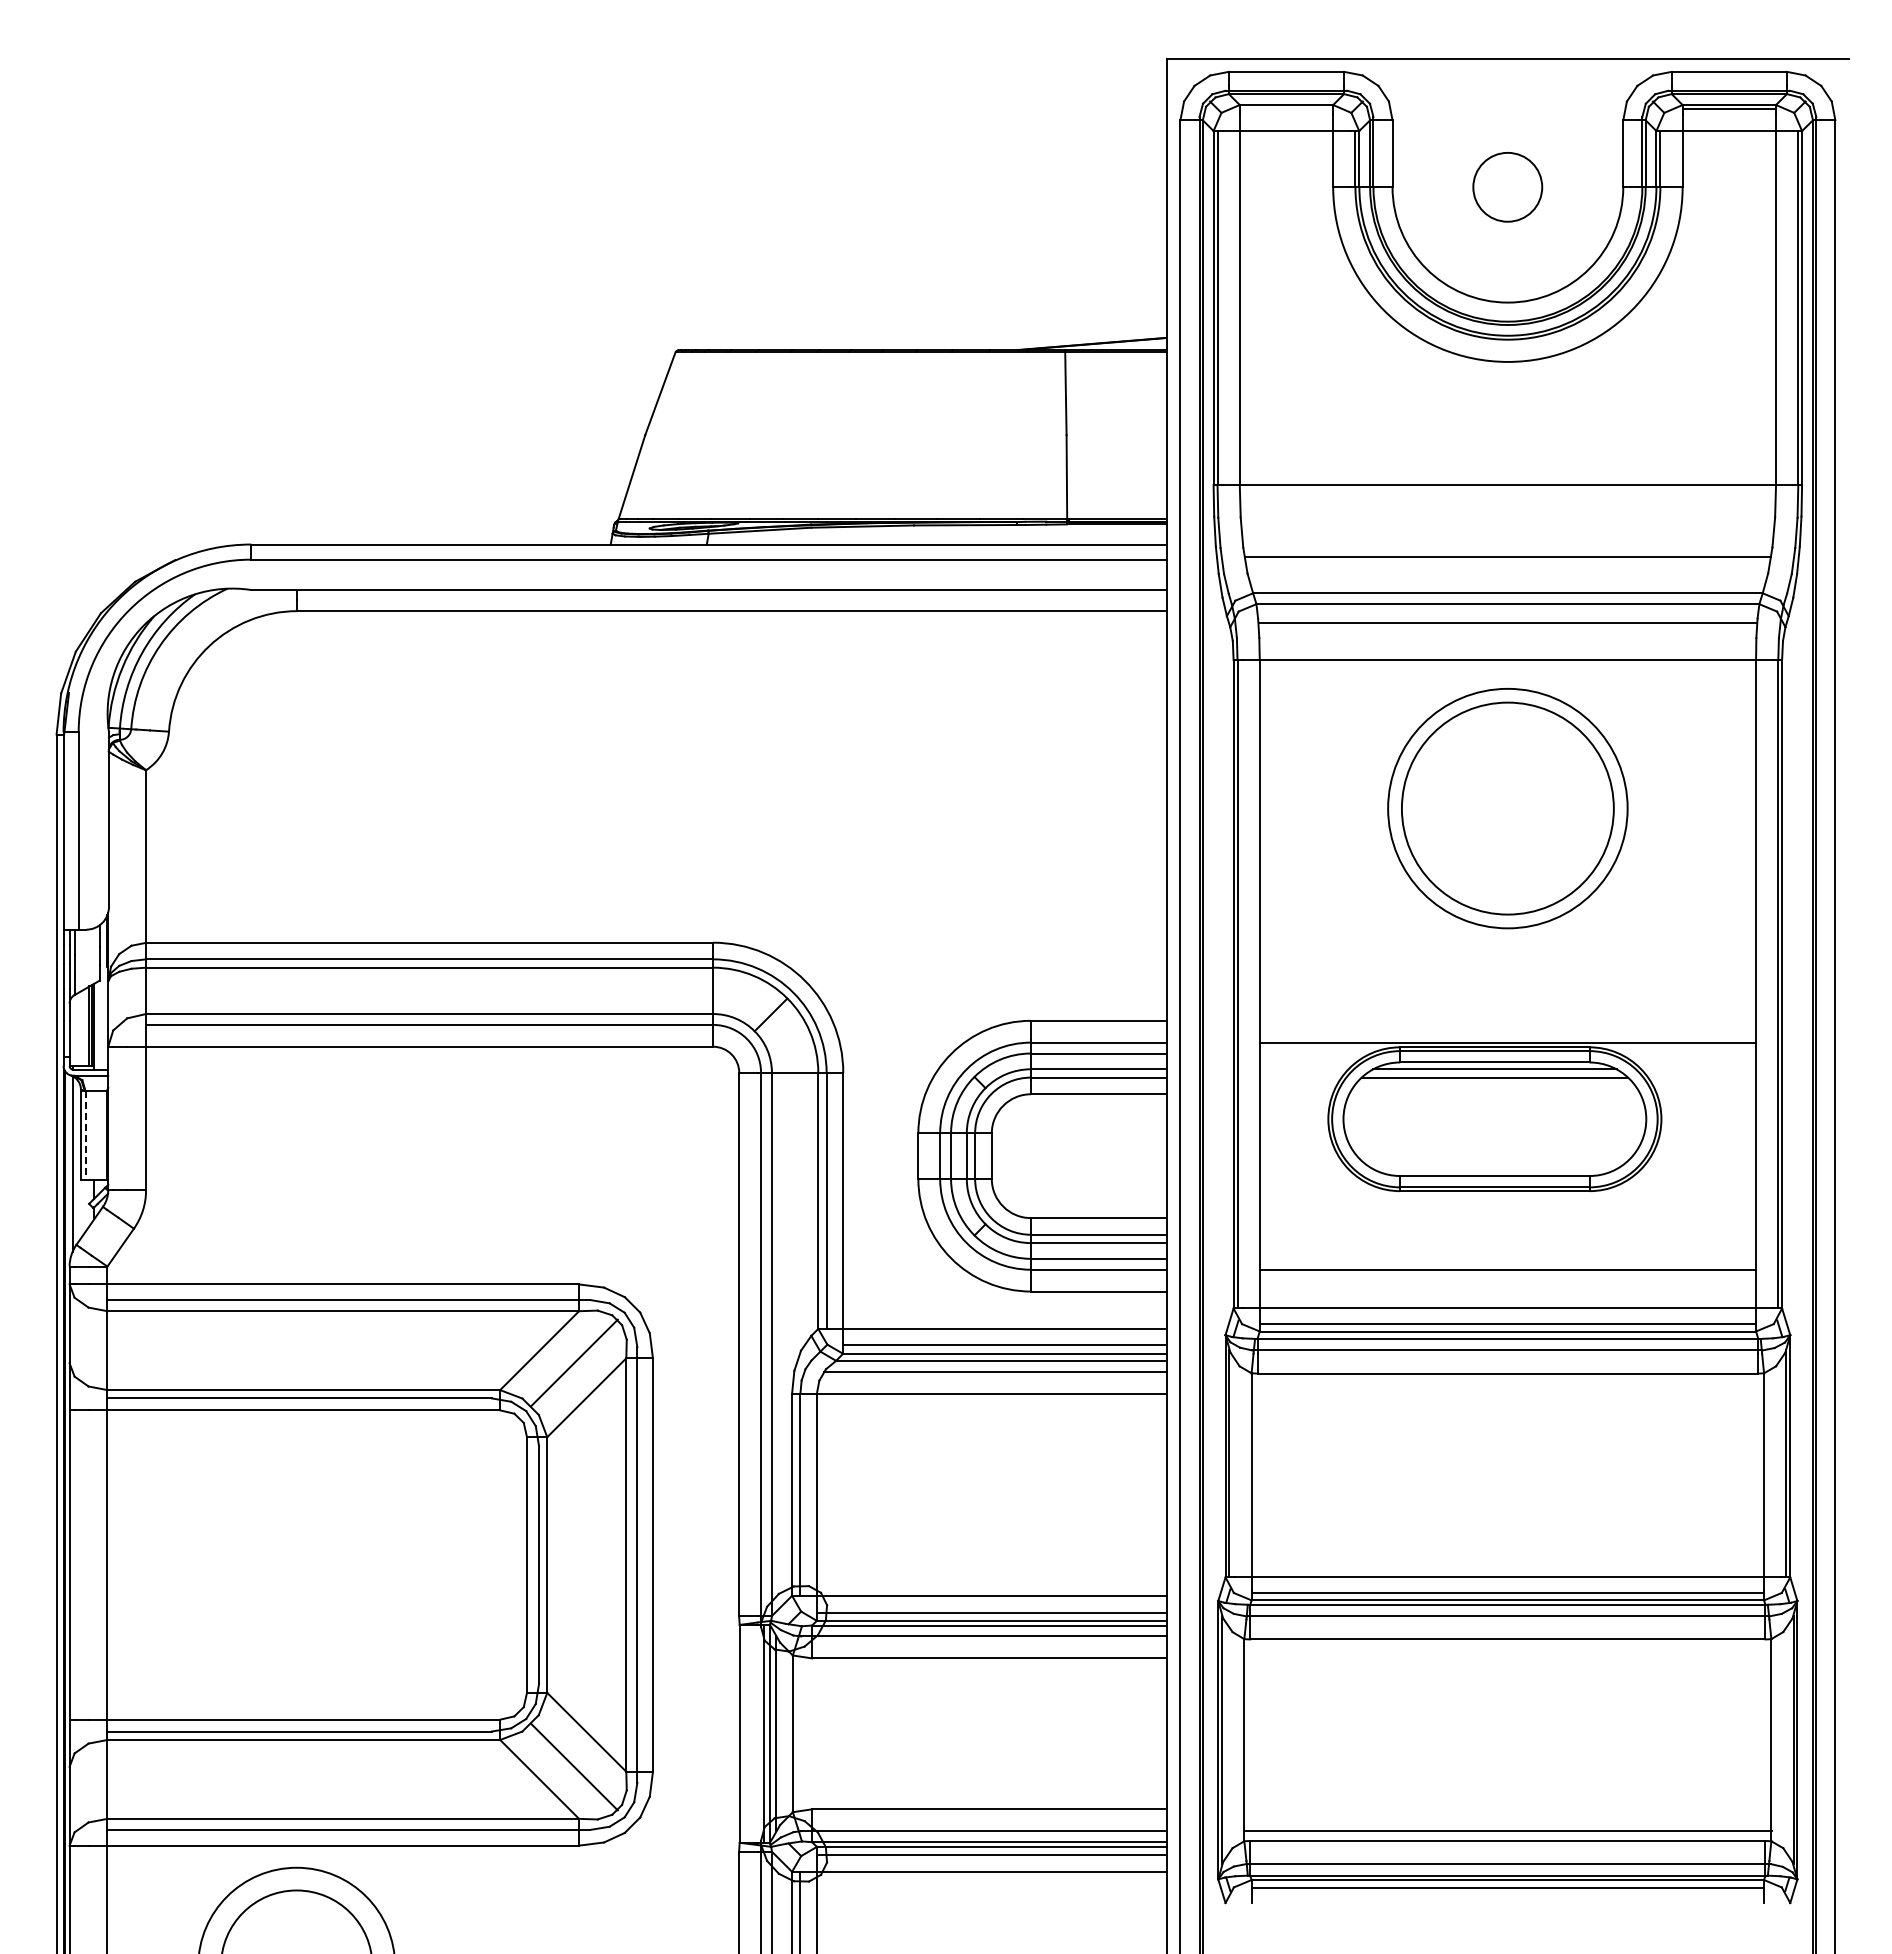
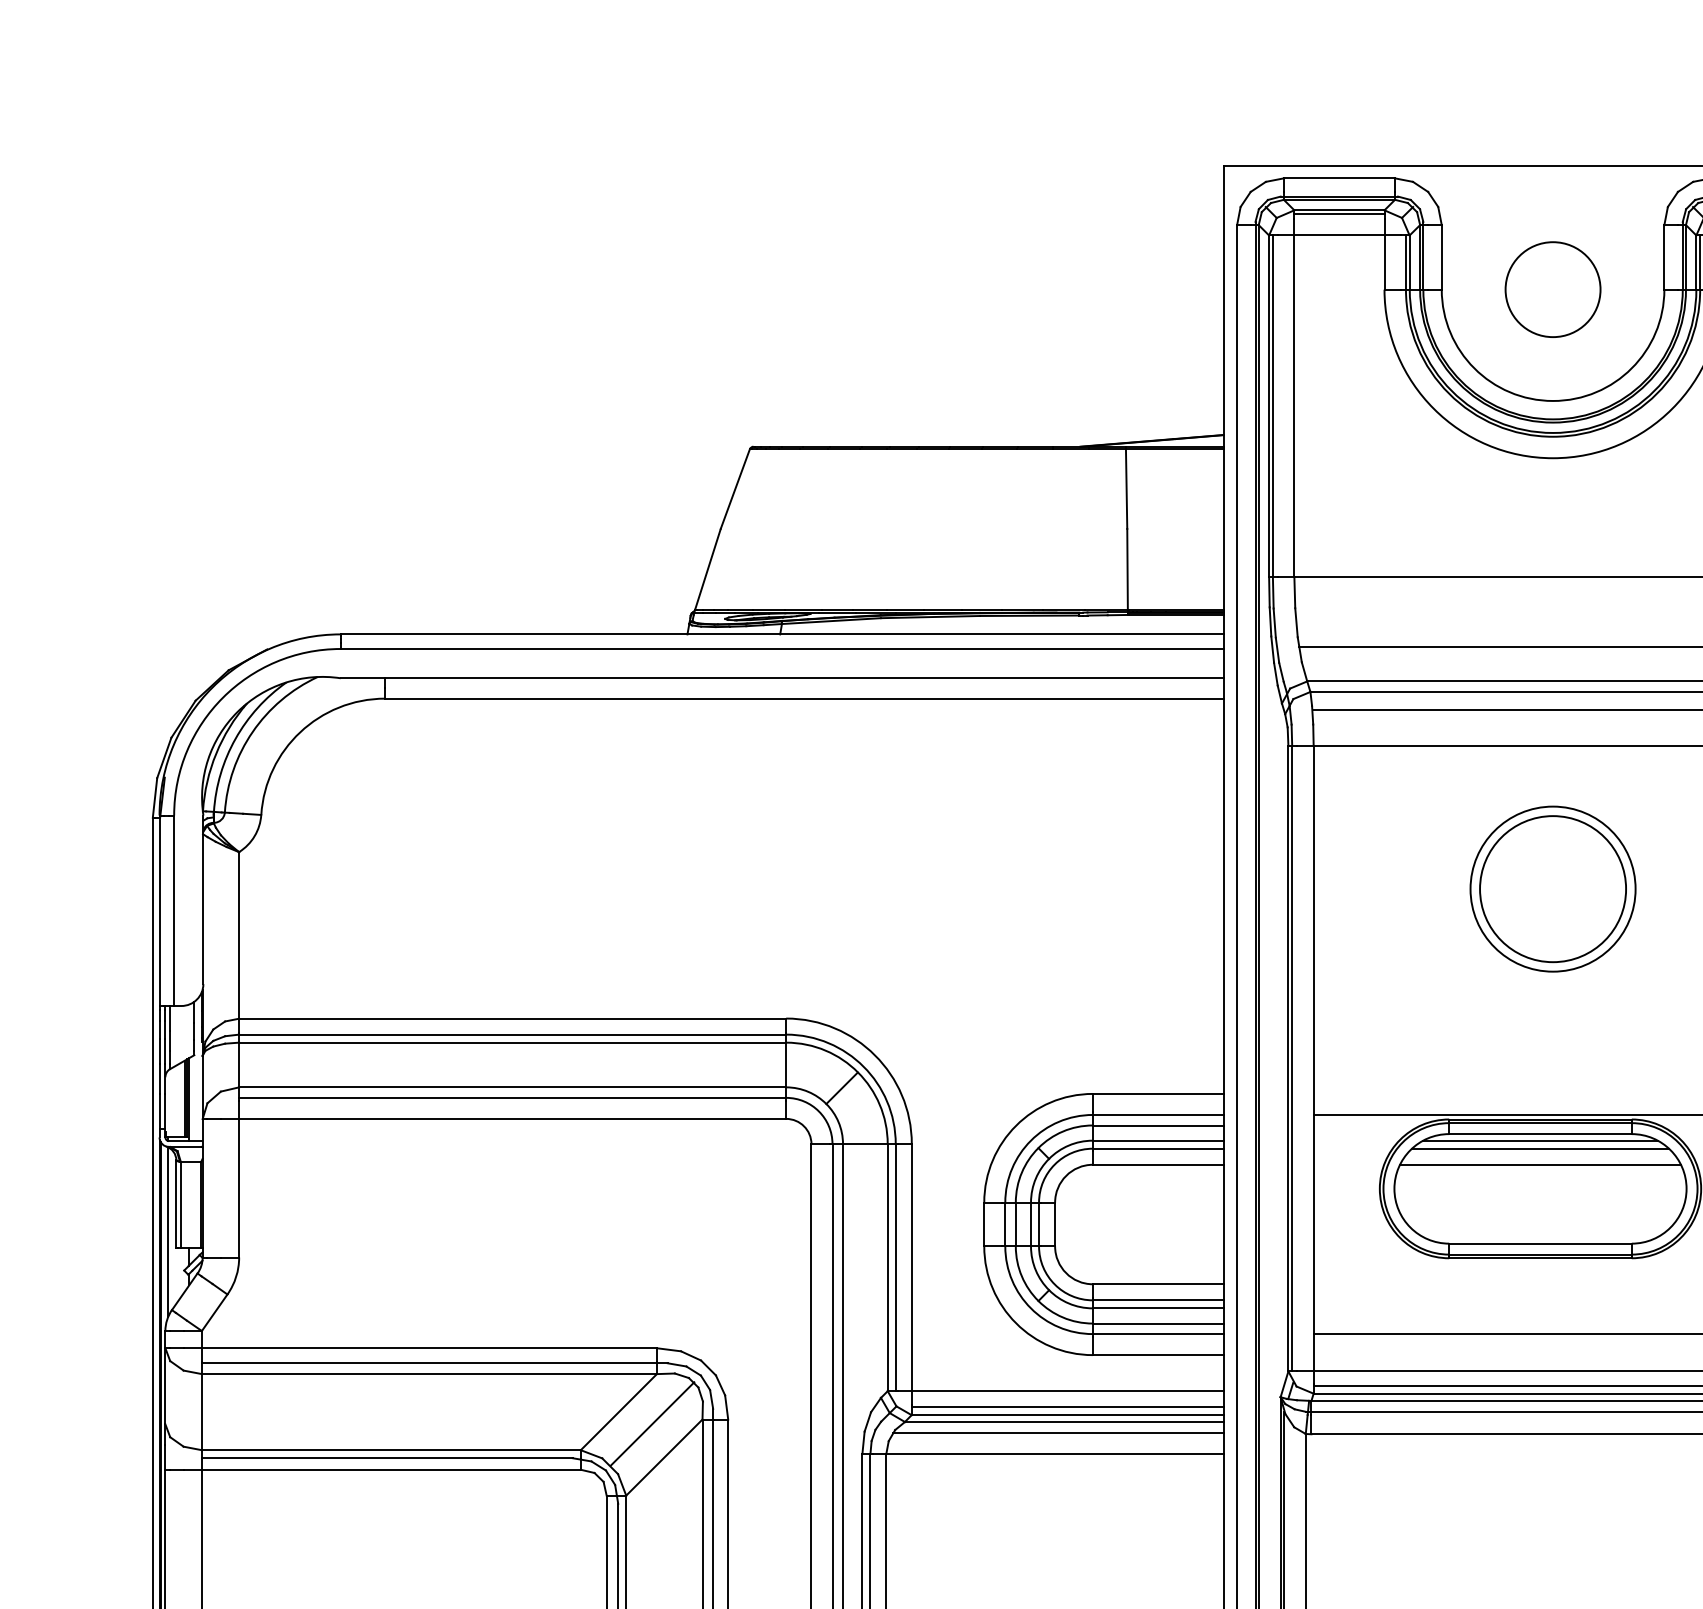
line: (1286, 108) -> (1339, 213), added
circle: (1507, 187) -> (1552, 289), size x1.43
part: (1507, 808) -> (1552, 889), size x0.71
line: (1494, 1094) -> (1540, 1165), added
line: (85, 1135) -> (180, 1204), dashed -> solid

